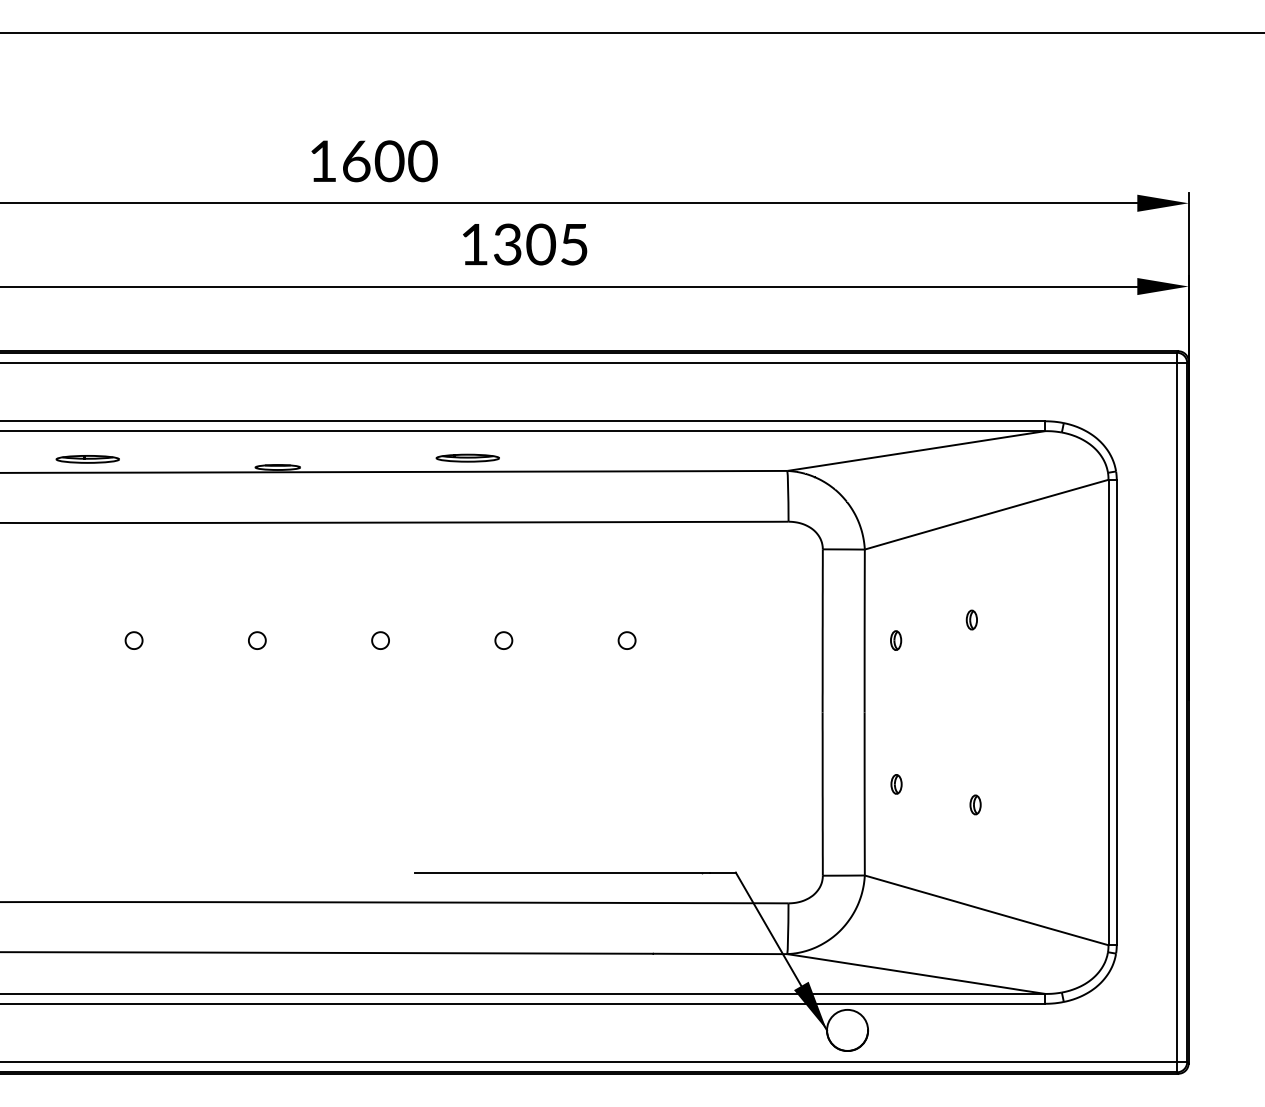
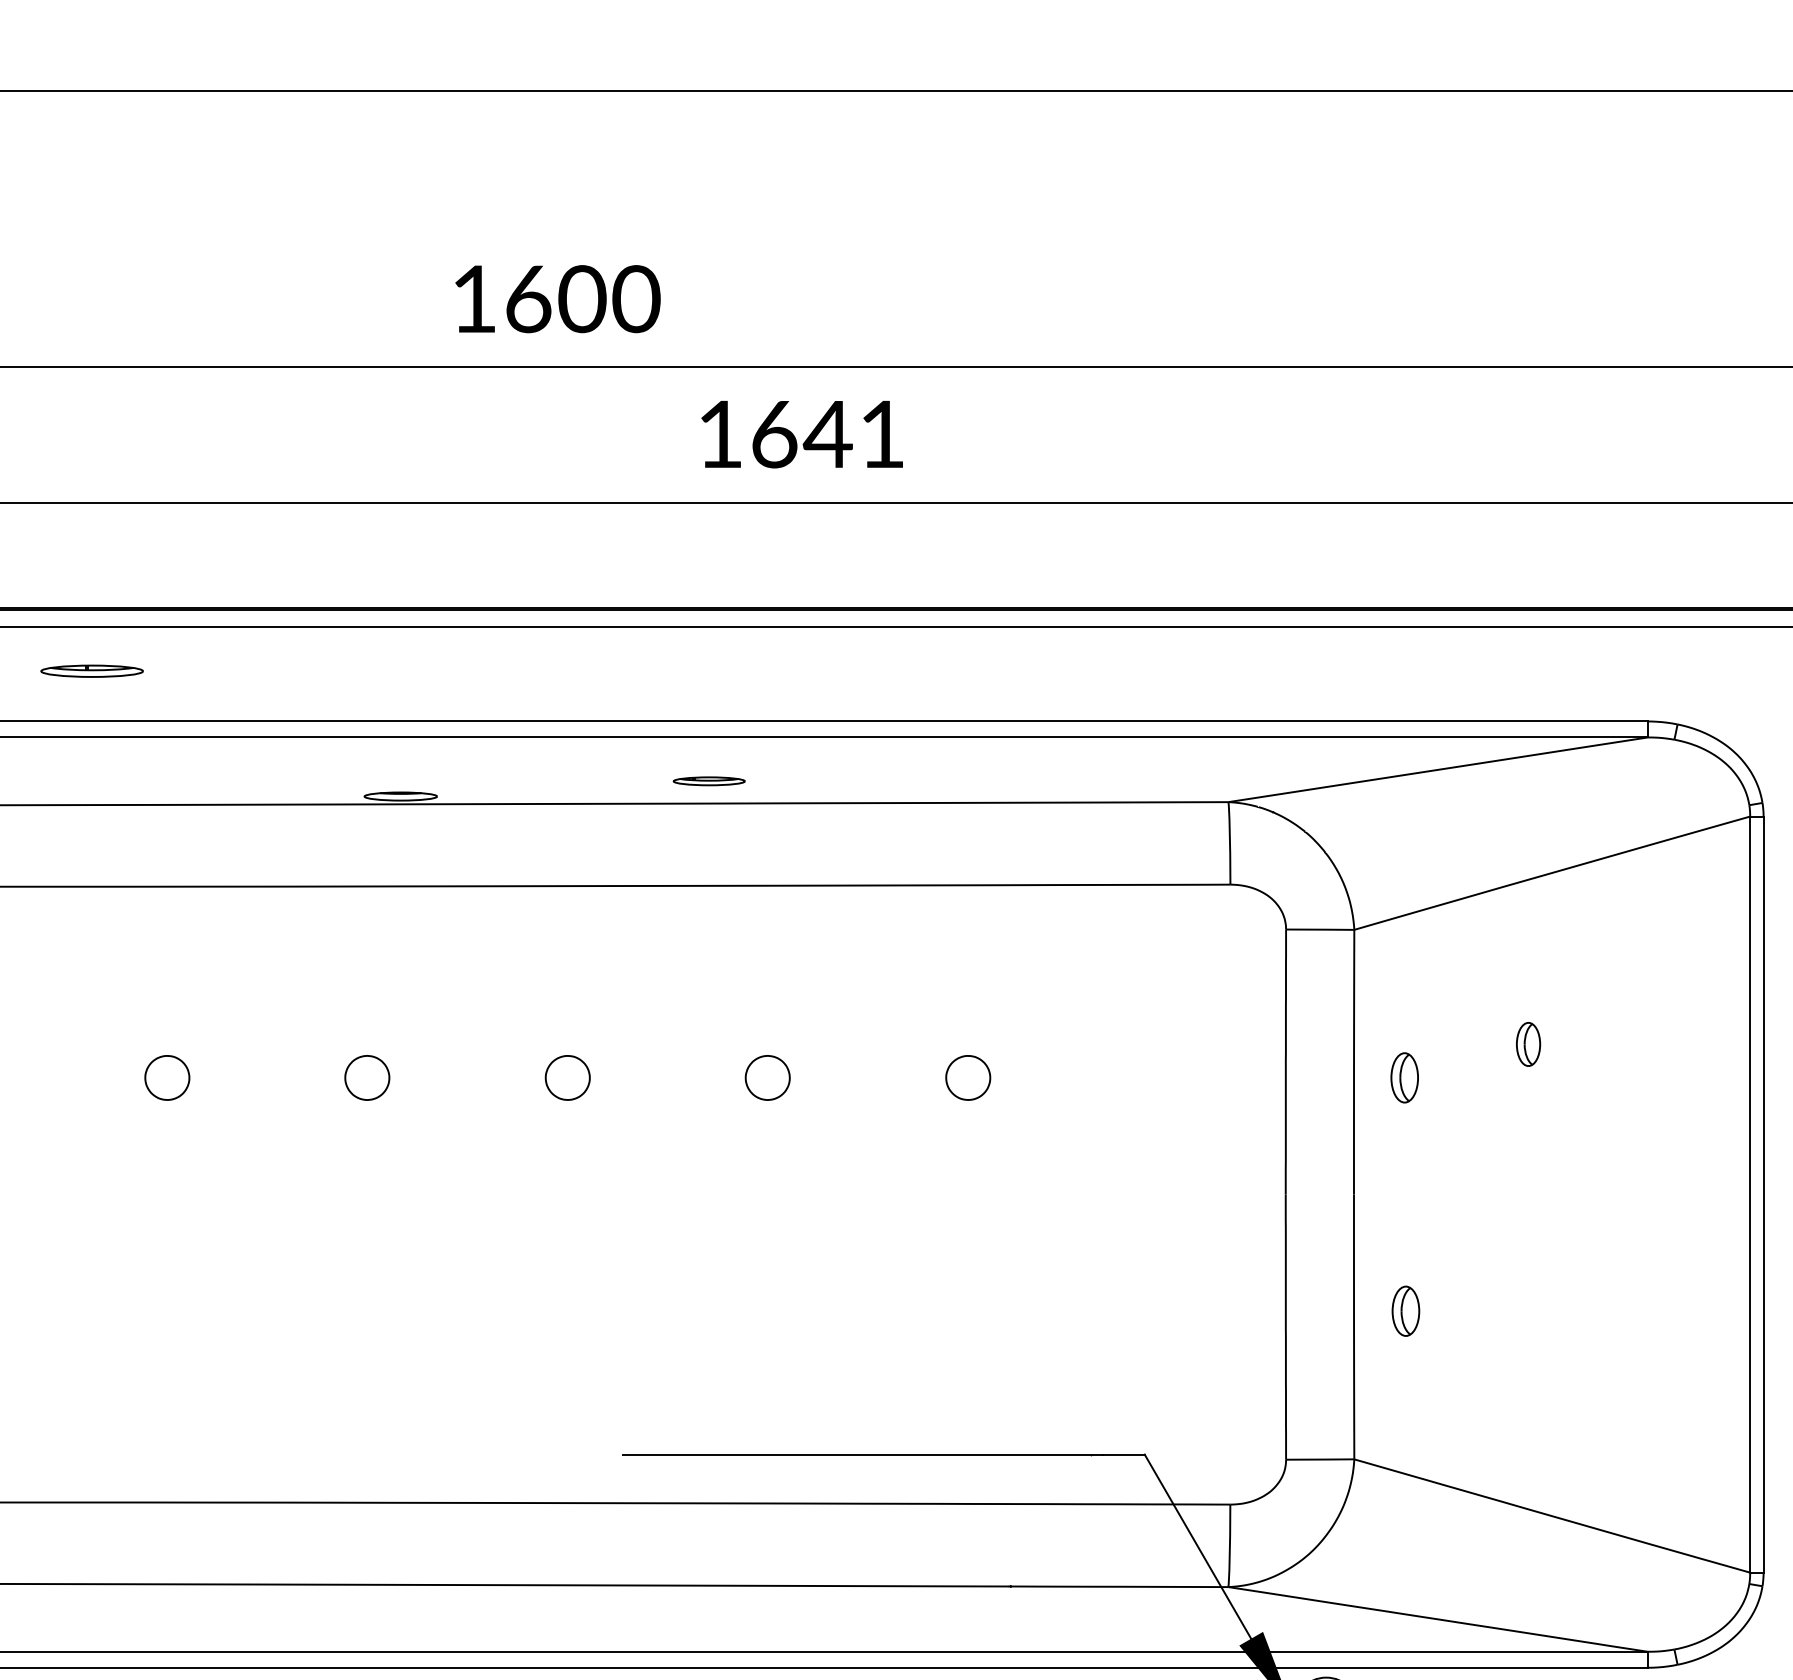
text: (540, 244) -> (827, 434), 1305 -> 1641
part: (467, 457) -> (708, 780), size x0.7
part: (87, 459) -> (91, 671), moved
part: (971, 619) -> (1527, 1043), size x1.4
part: (133, 640) -> (166, 1077), size x1.6
part: (257, 640) -> (367, 1077), size x1.6
part: (380, 640) -> (567, 1077), size x1.6
part: (503, 640) -> (767, 1077), size x1.6
part: (626, 640) -> (967, 1077), size x1.6
part: (896, 640) -> (1405, 1077), size x1.6
part: (896, 784) -> (1405, 1311), size x1.6
part: (975, 804) -> (1534, 1344), removed

